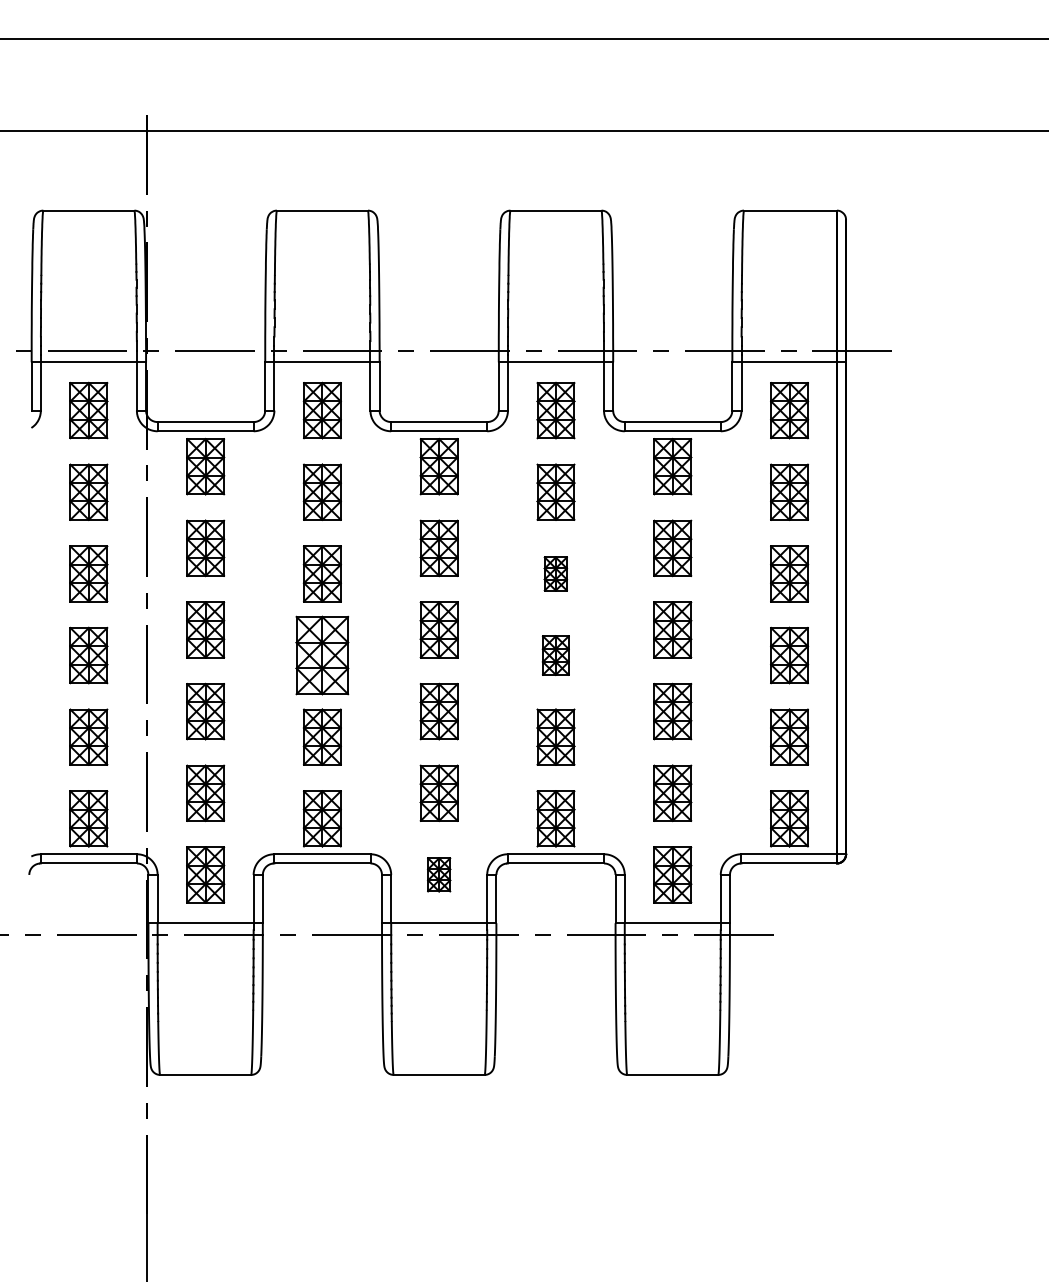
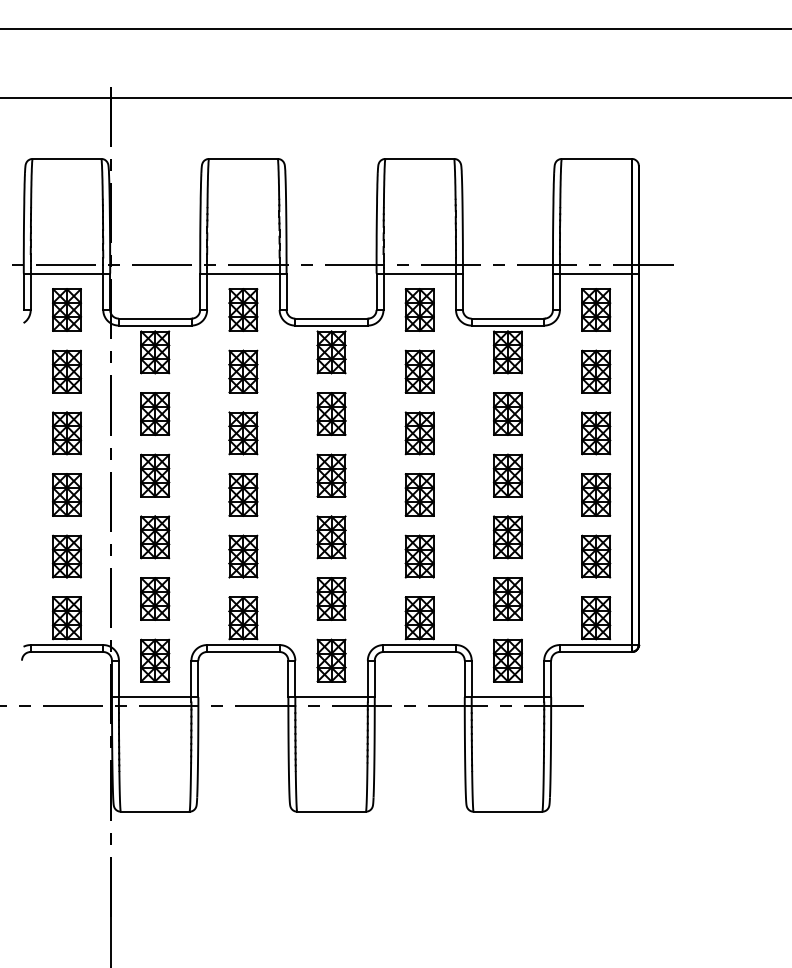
part: (555, 574) -> (419, 433), size x1.67
part: (322, 654) -> (243, 494), size x0.71
part: (555, 654) -> (419, 494), size x1.43
part: (439, 874) -> (331, 660), size x1.67

